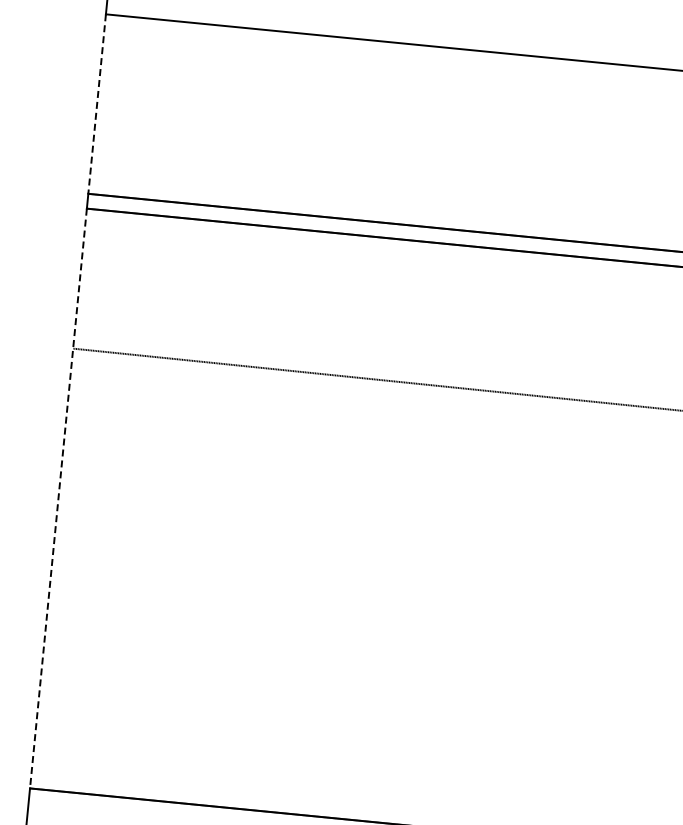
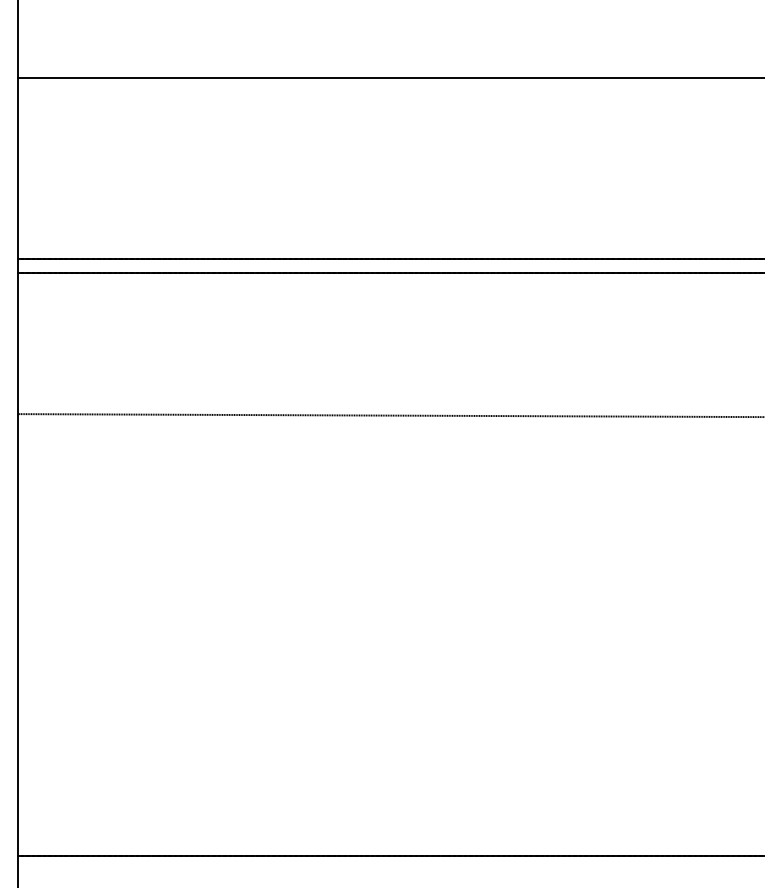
line: (96, 104) -> (17, 168), dashed -> solid
line: (57, 499) -> (17, 565), dashed -> solid

